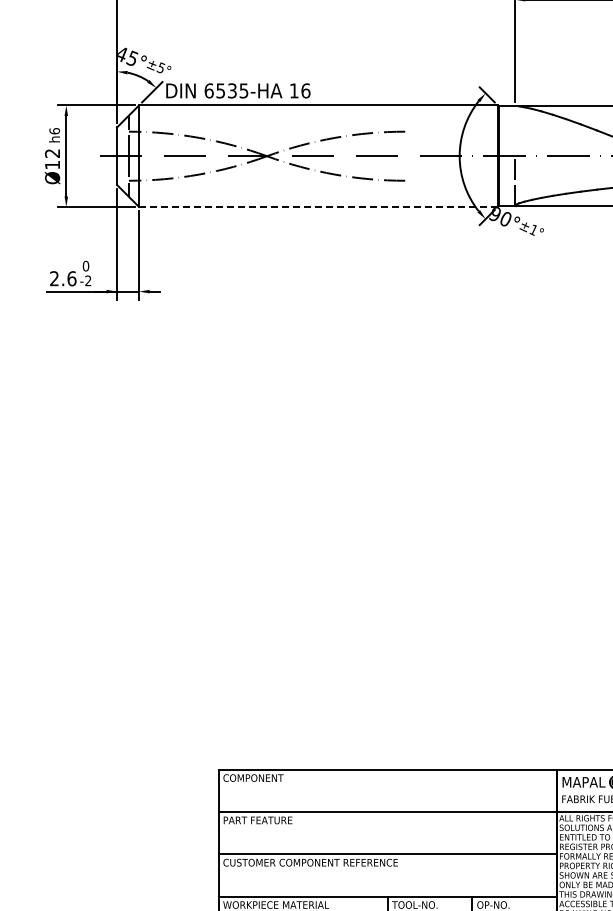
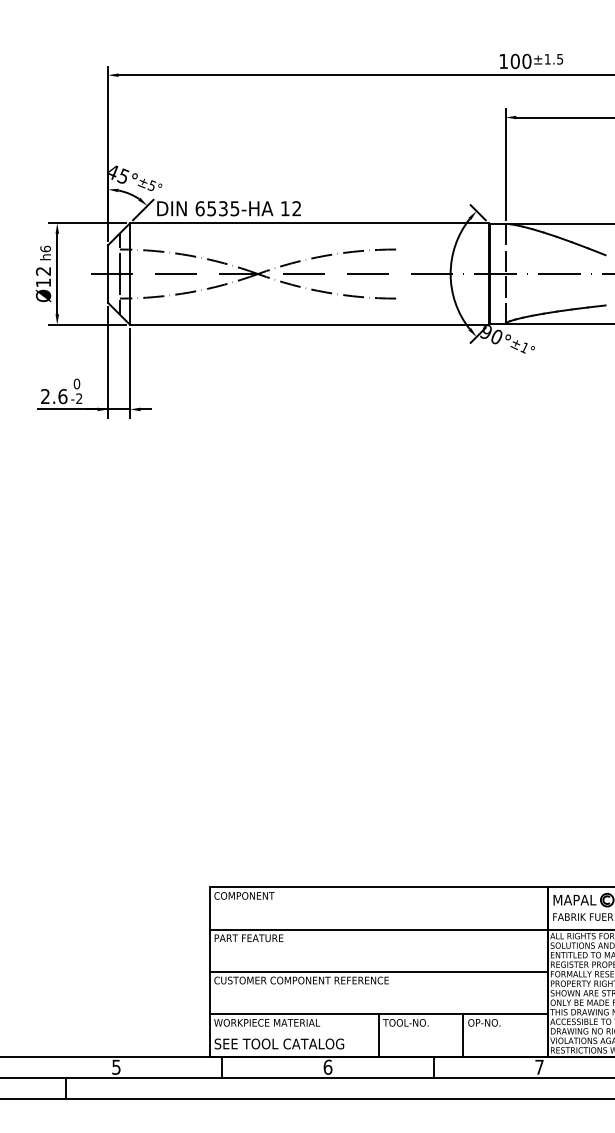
text: (305, 90) -> (296, 208), 16 -> 12
line: (514, 131) -> (505, 249), added
line: (318, 206) -> (309, 324), dashed -> solid

